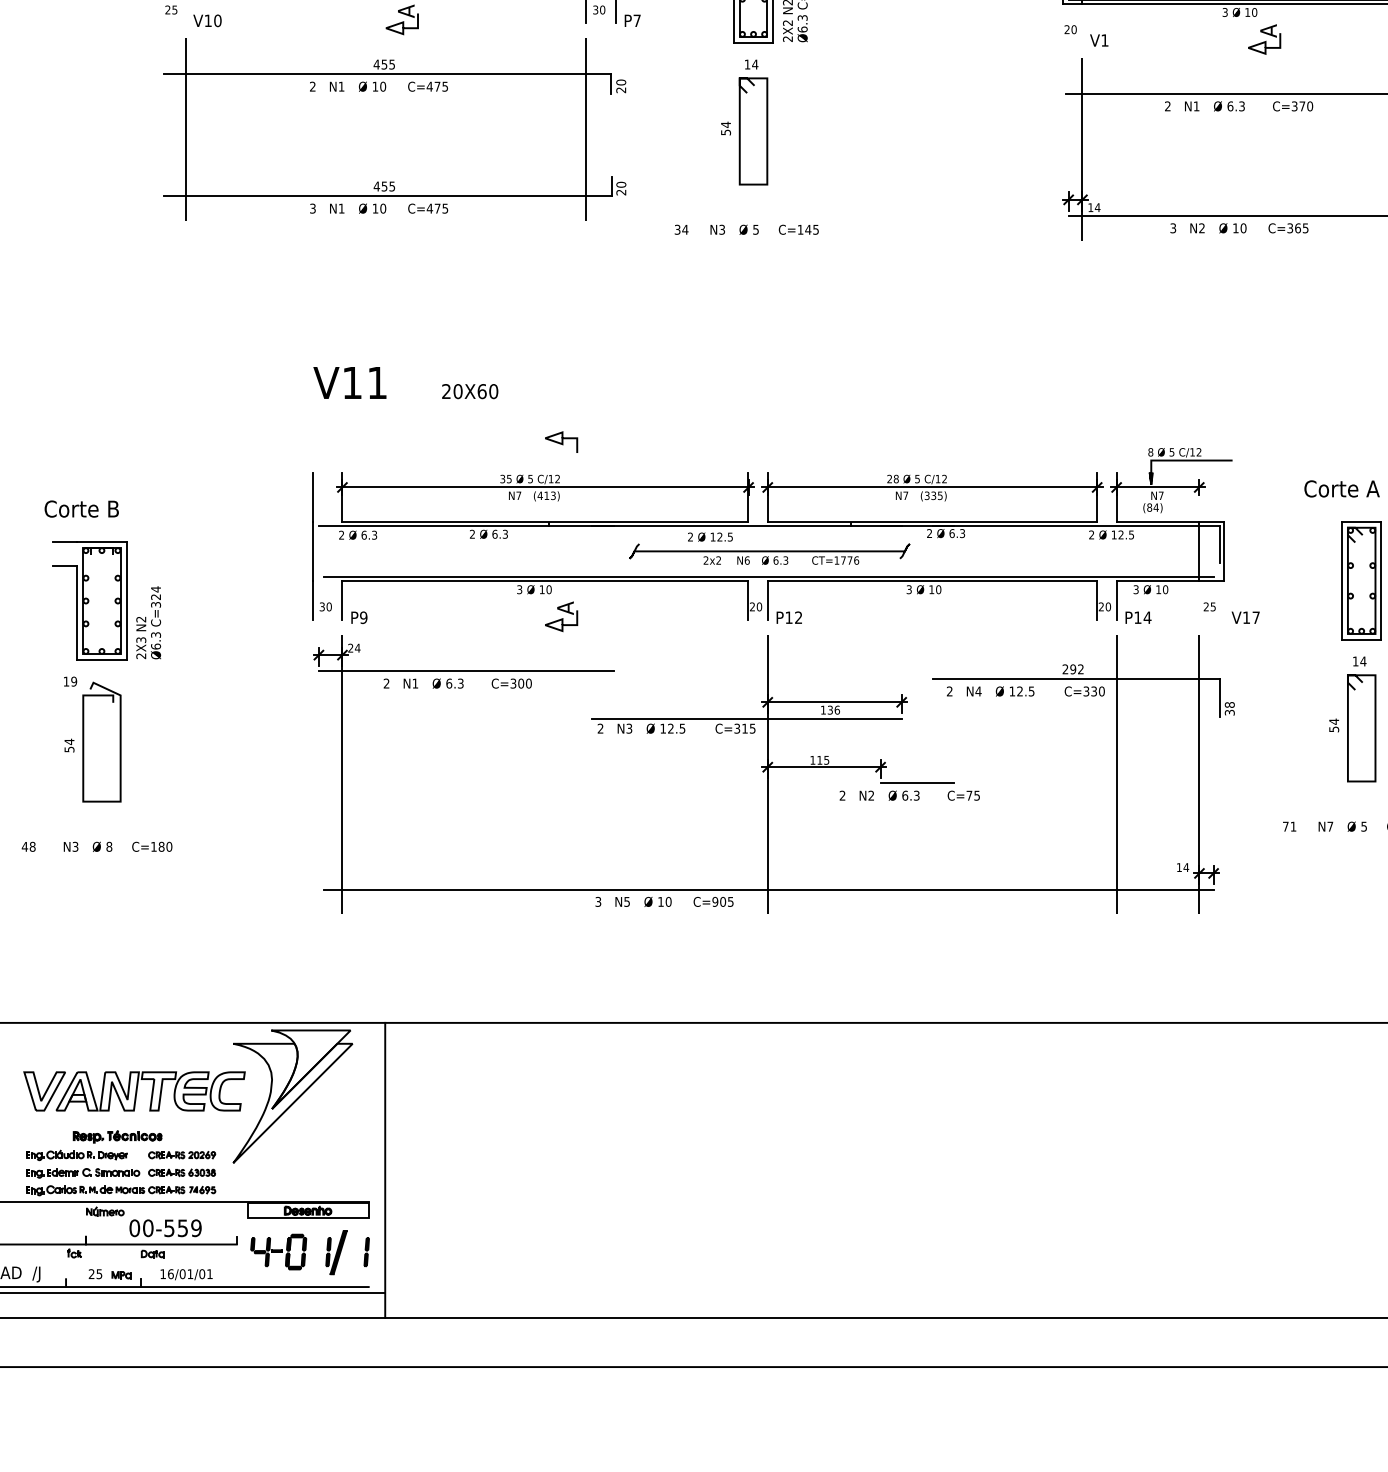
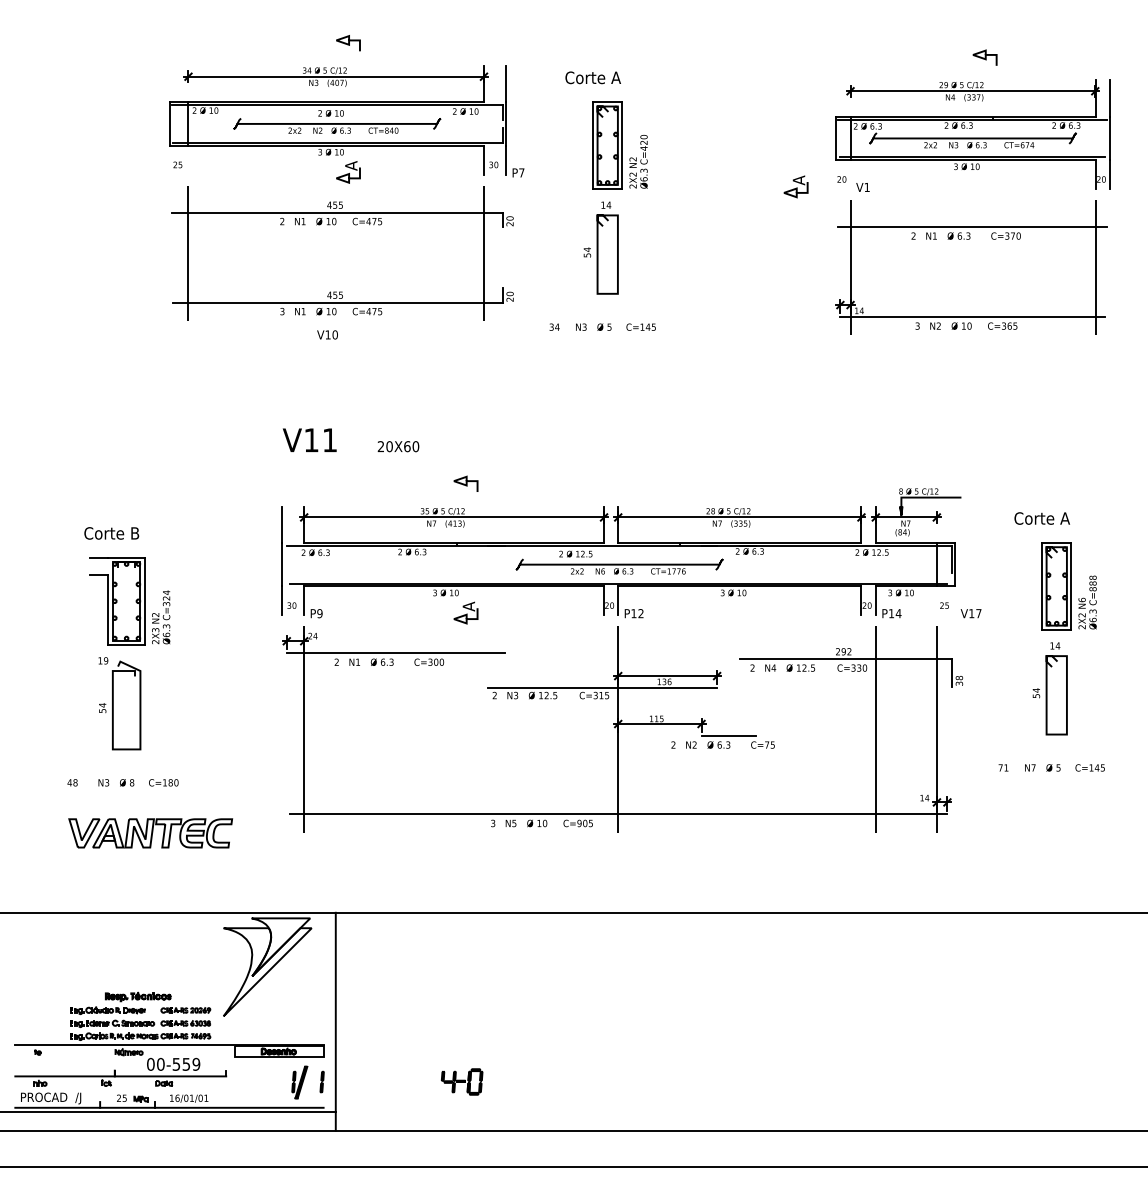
text: (207, 20) -> (327, 334), moved
part: (1263, 39) -> (795, 186), moved
part: (134, 1091) -> (150, 833), moved
part: (279, 1251) -> (462, 1081), moved

